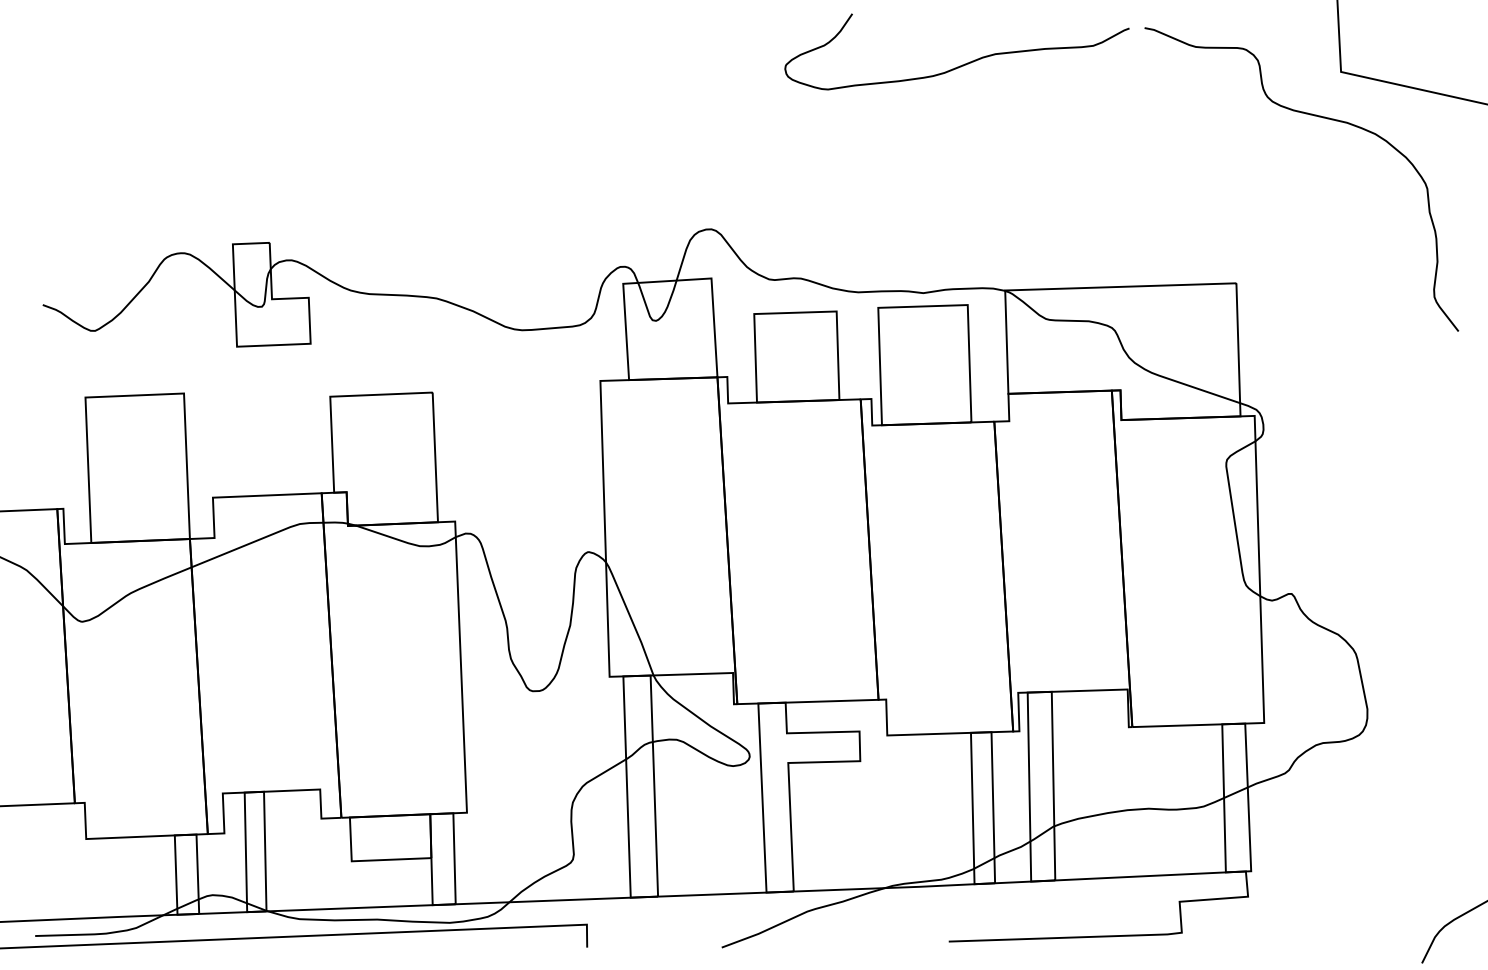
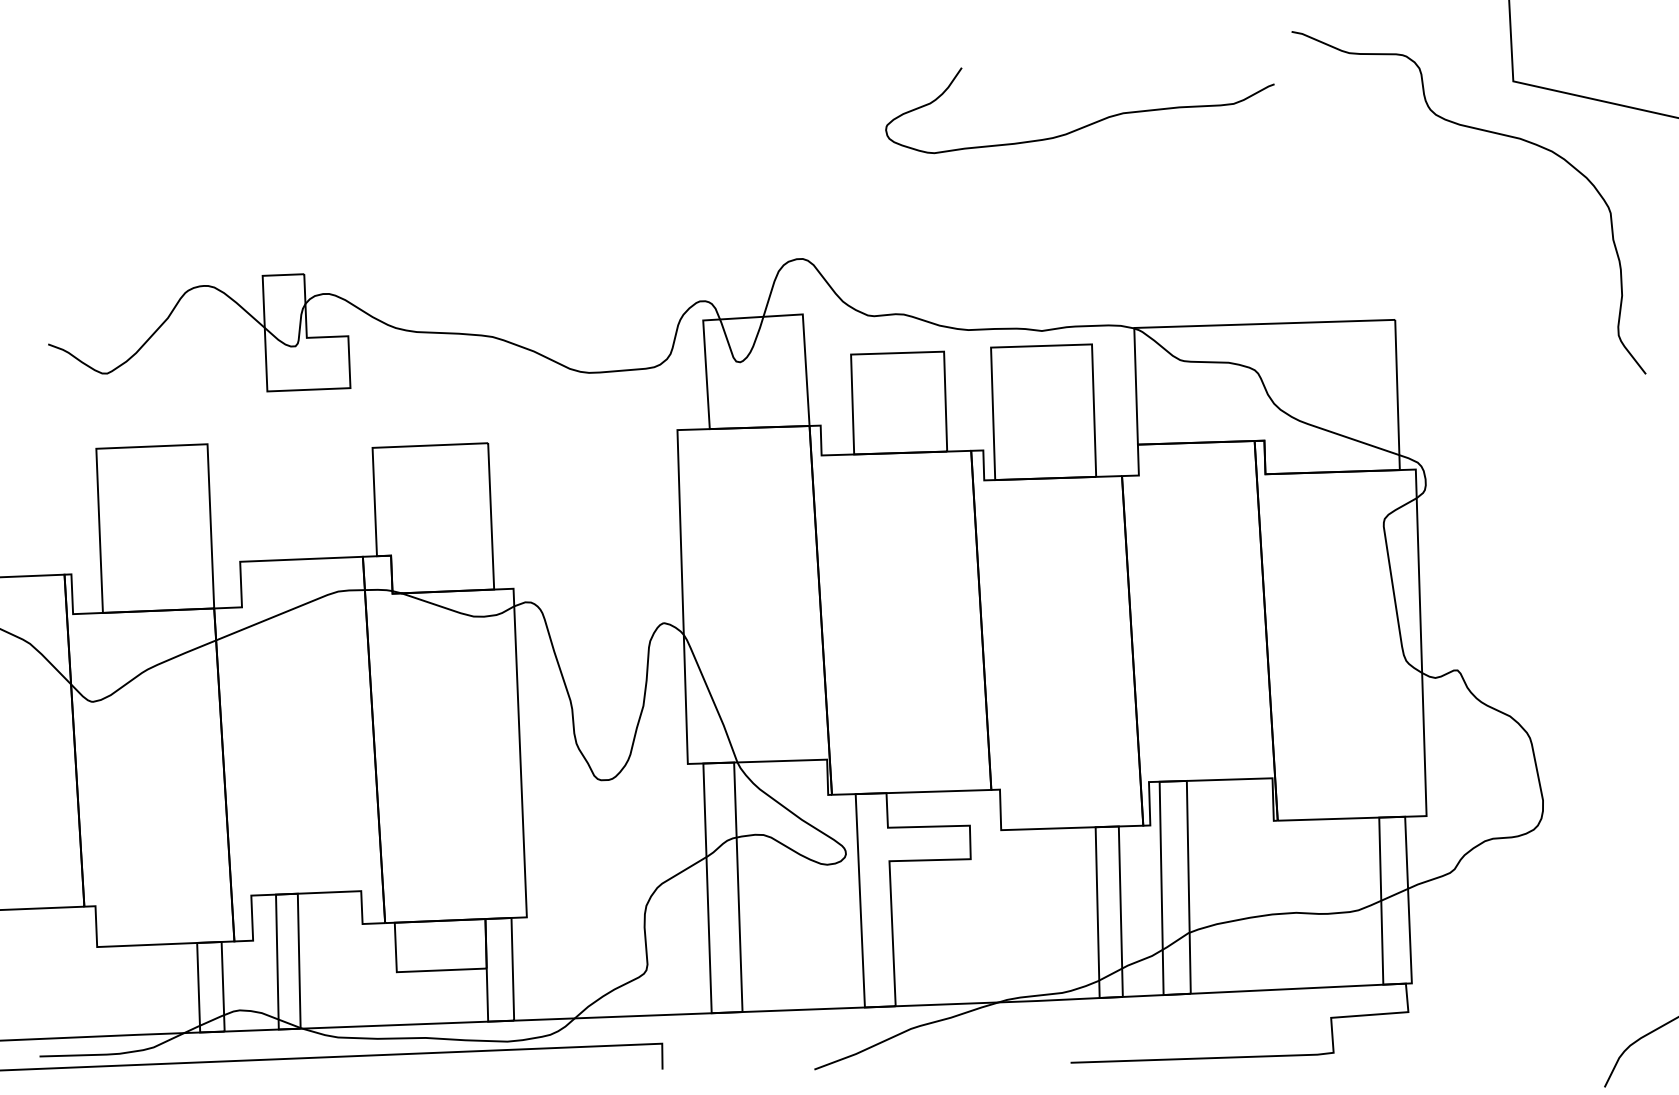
curve: (963, 64) -> (1087, 124), moved

